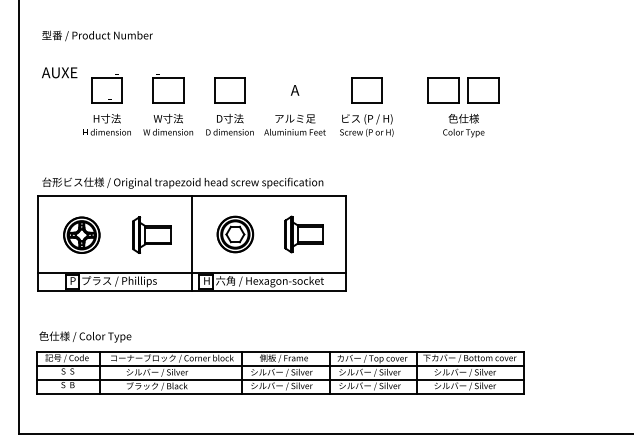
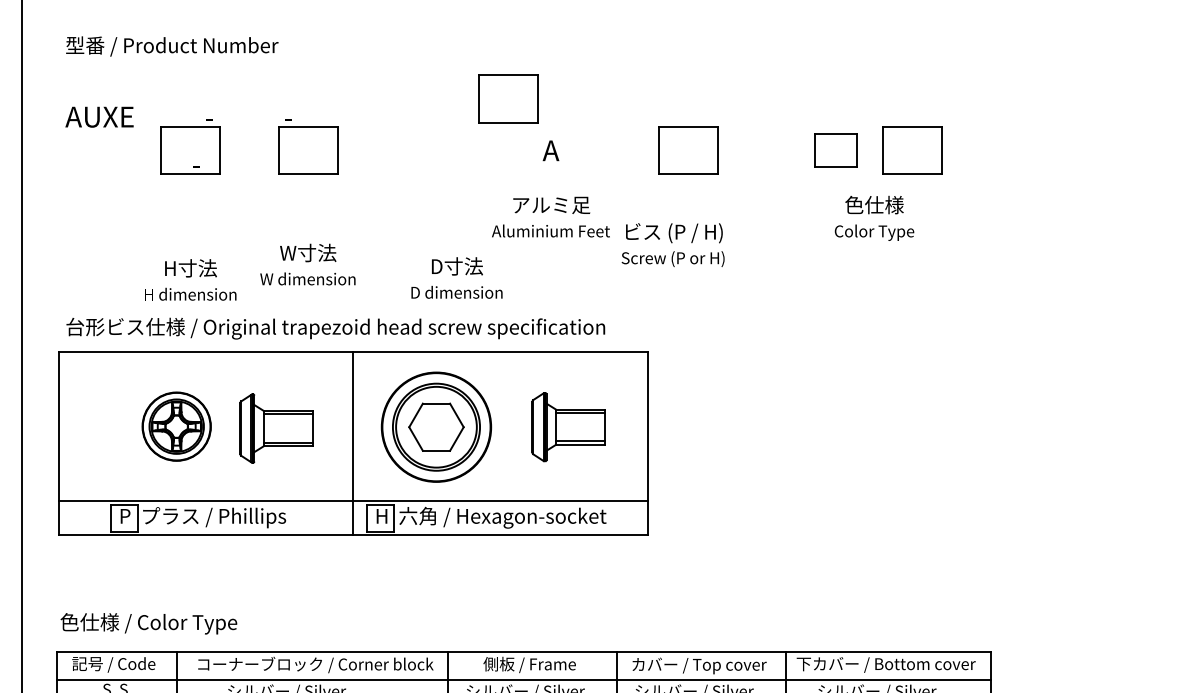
part: (229, 90) -> (507, 99), moved
part: (443, 90) -> (835, 151), size x0.7
text: (106, 124) -> (189, 279), moved
text: (168, 124) -> (308, 264), moved
text: (229, 124) -> (455, 277), moved
text: (366, 125) -> (672, 244), moved
part: (81, 234) -> (176, 425), moved
part: (235, 234) -> (436, 427), size x1.6

